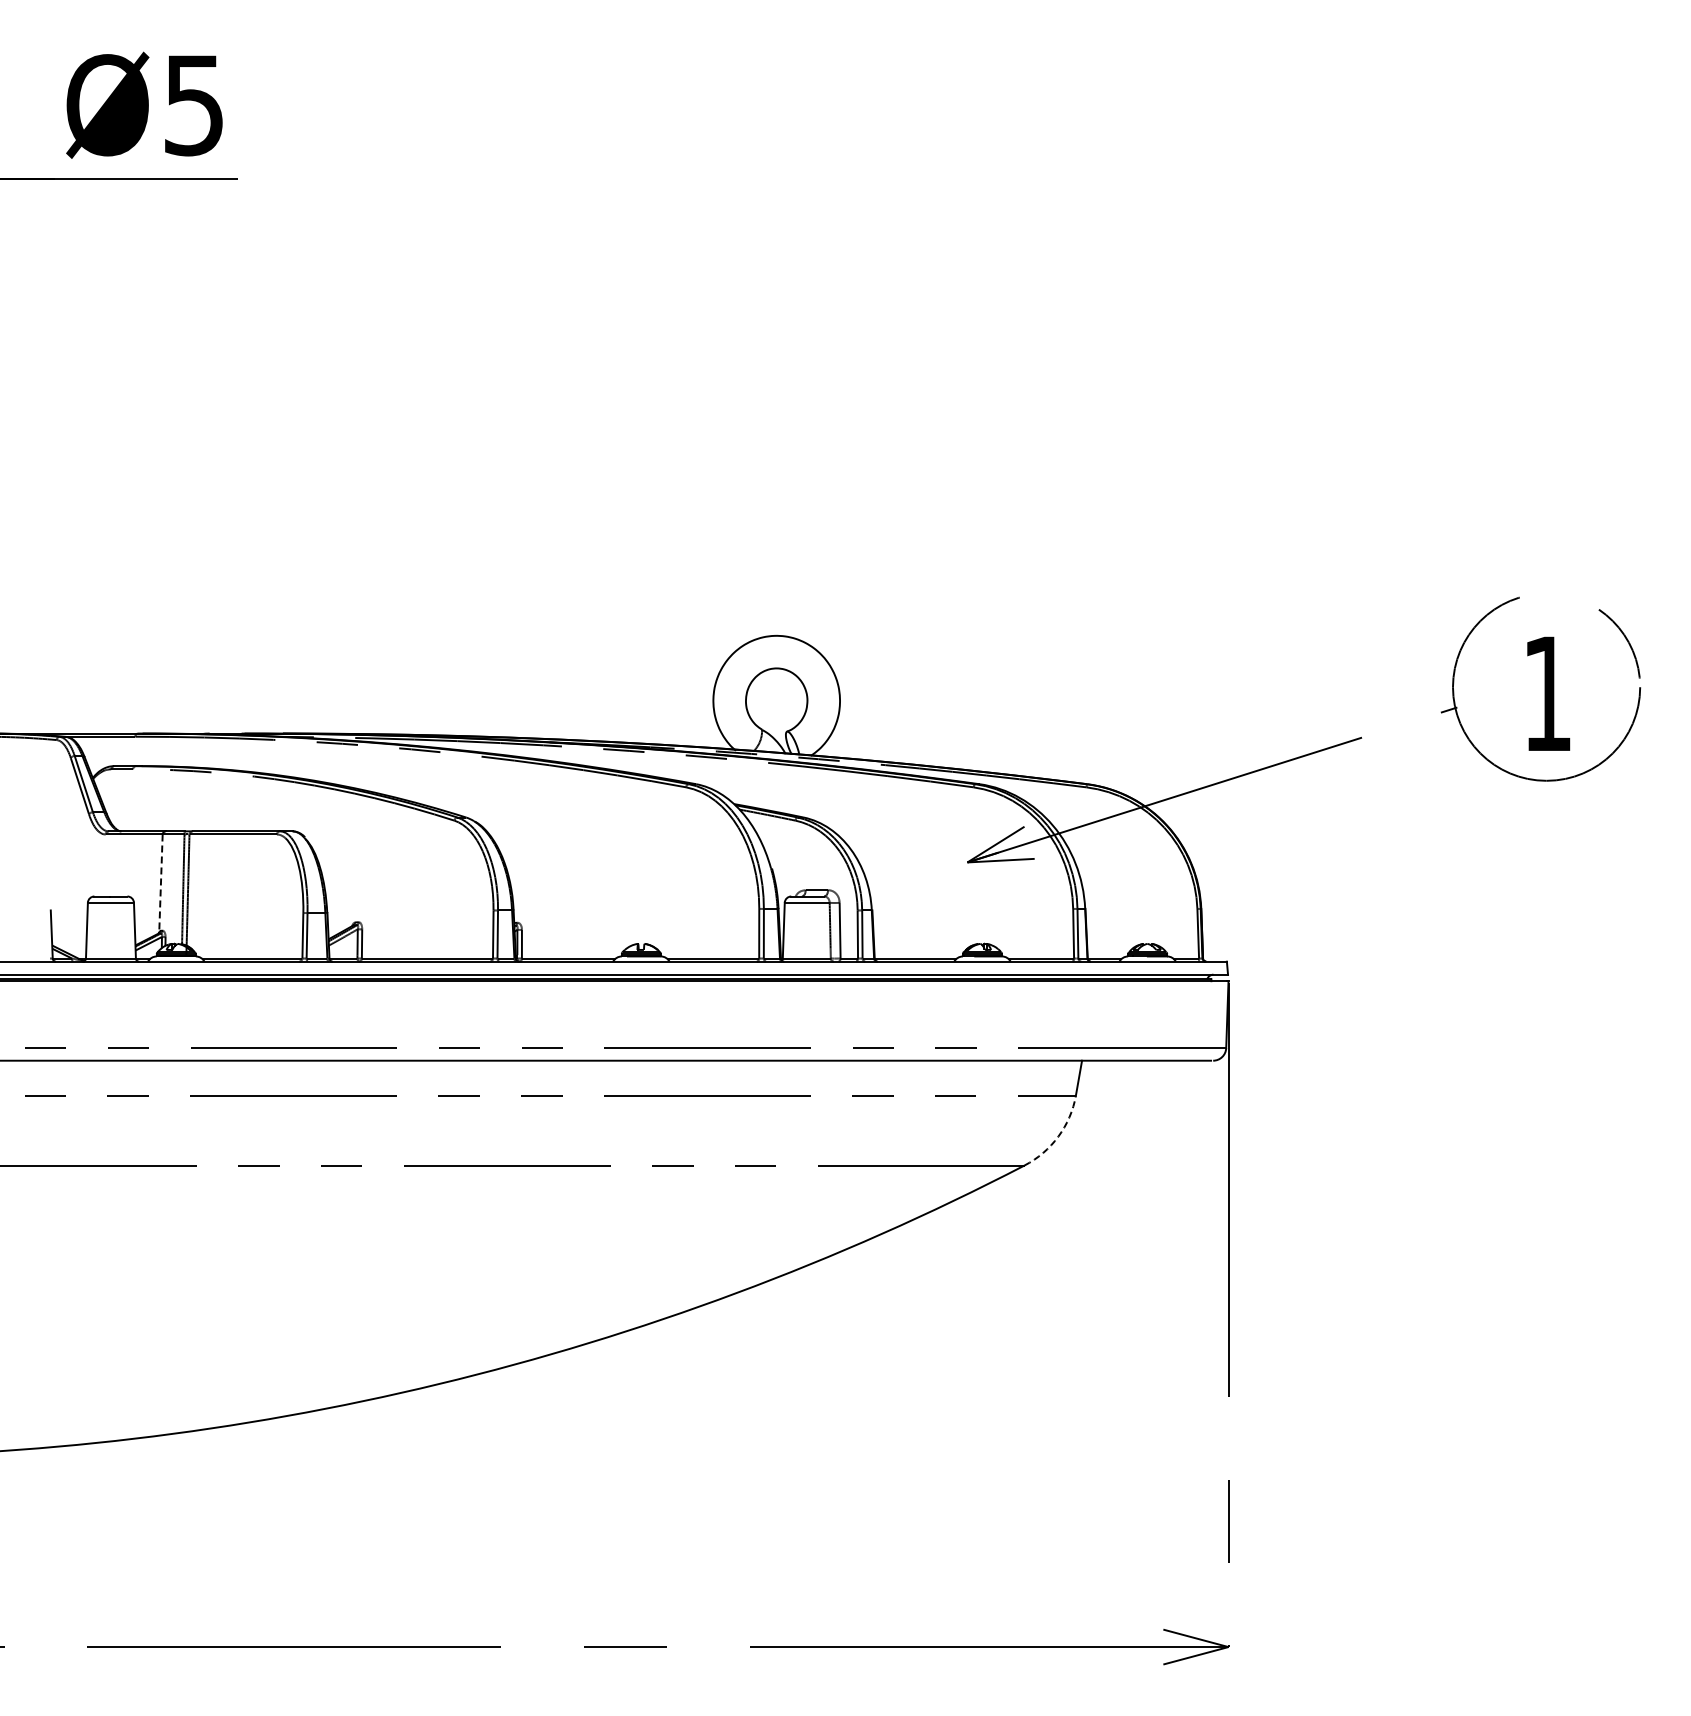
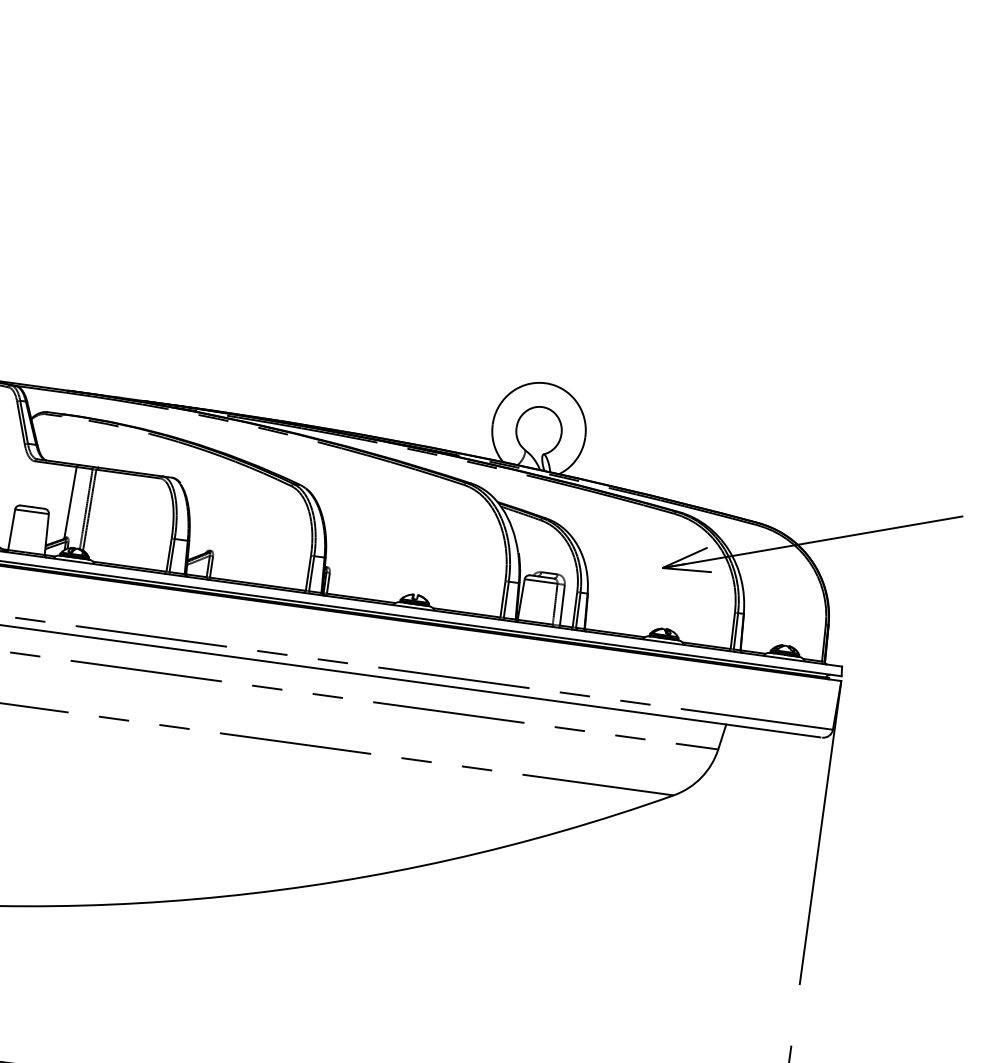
line: (160, 884) -> (70, 503), dashed -> solid
arc: (1058, 1136) -> (701, 777), dashed -> solid

